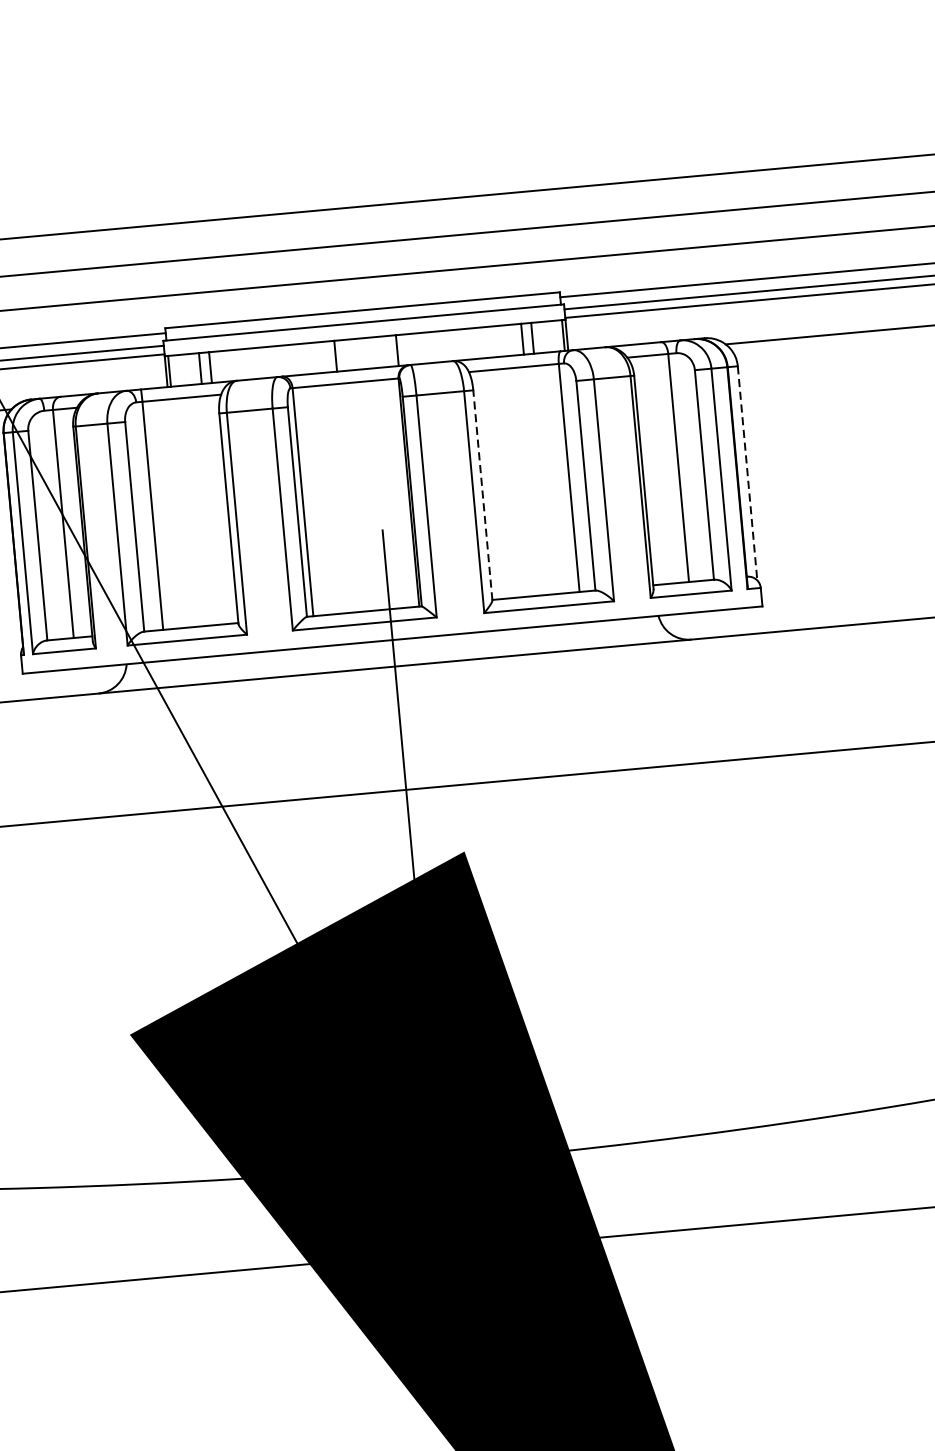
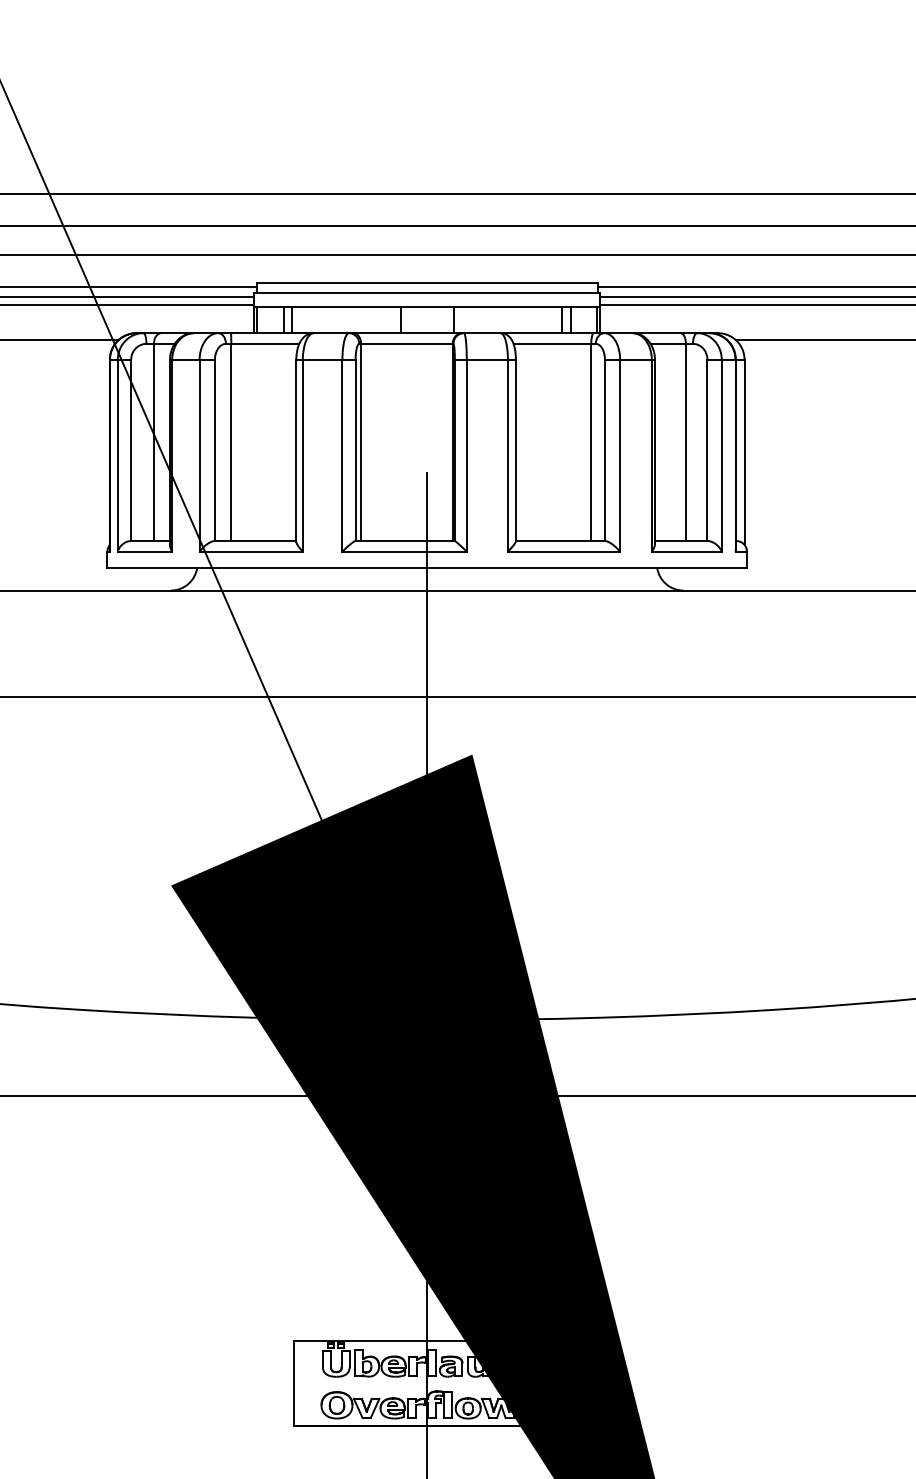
line: (747, 473) -> (744, 452), dashed -> solid
line: (482, 495) -> (515, 450), dashed -> solid

